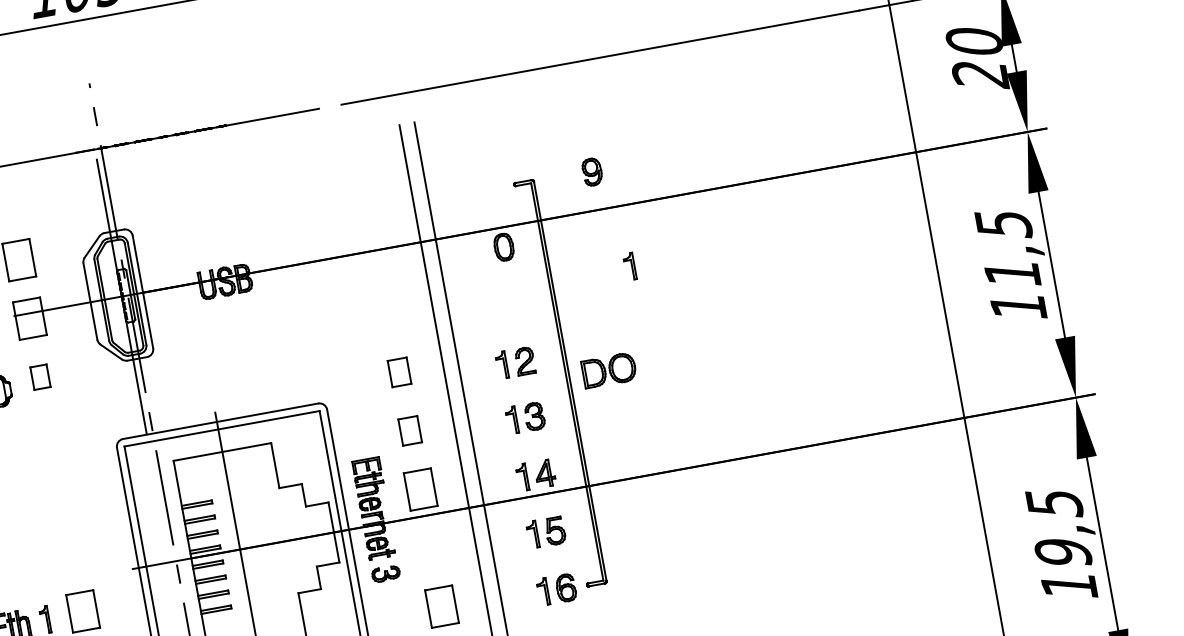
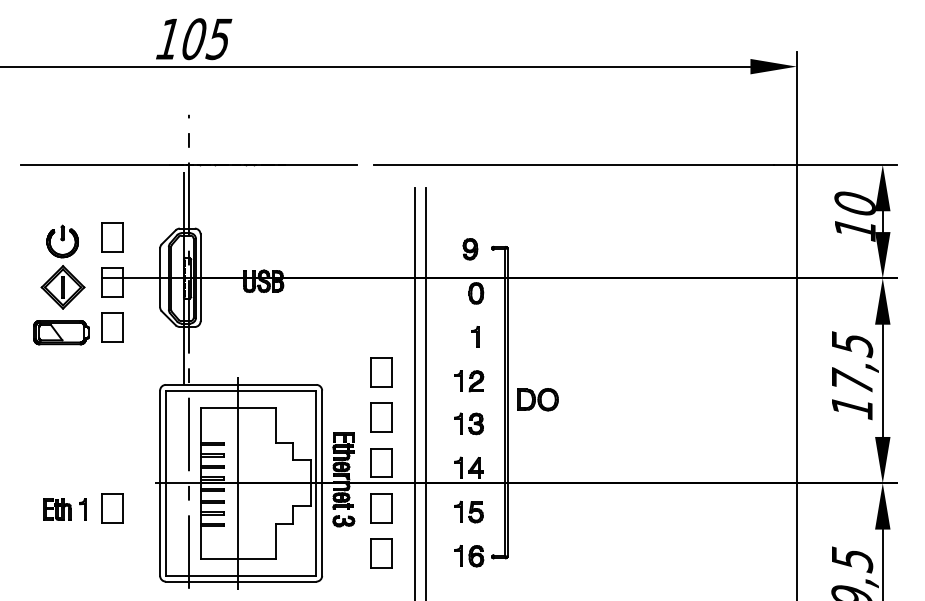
text: (979, 76) -> (854, 230), 20 -> 10
part: (592, 172) -> (470, 249), moved
part: (629, 266) -> (475, 336), moved
text: (1012, 271) -> (852, 380), 11,5 -> 17,5
part: (399, 372) -> (381, 372), size x1.43
part: (40, 377) -> (112, 327), size x1.67
part: (410, 430) -> (381, 417), size x1.43
part: (431, 548) -> (381, 508), added

